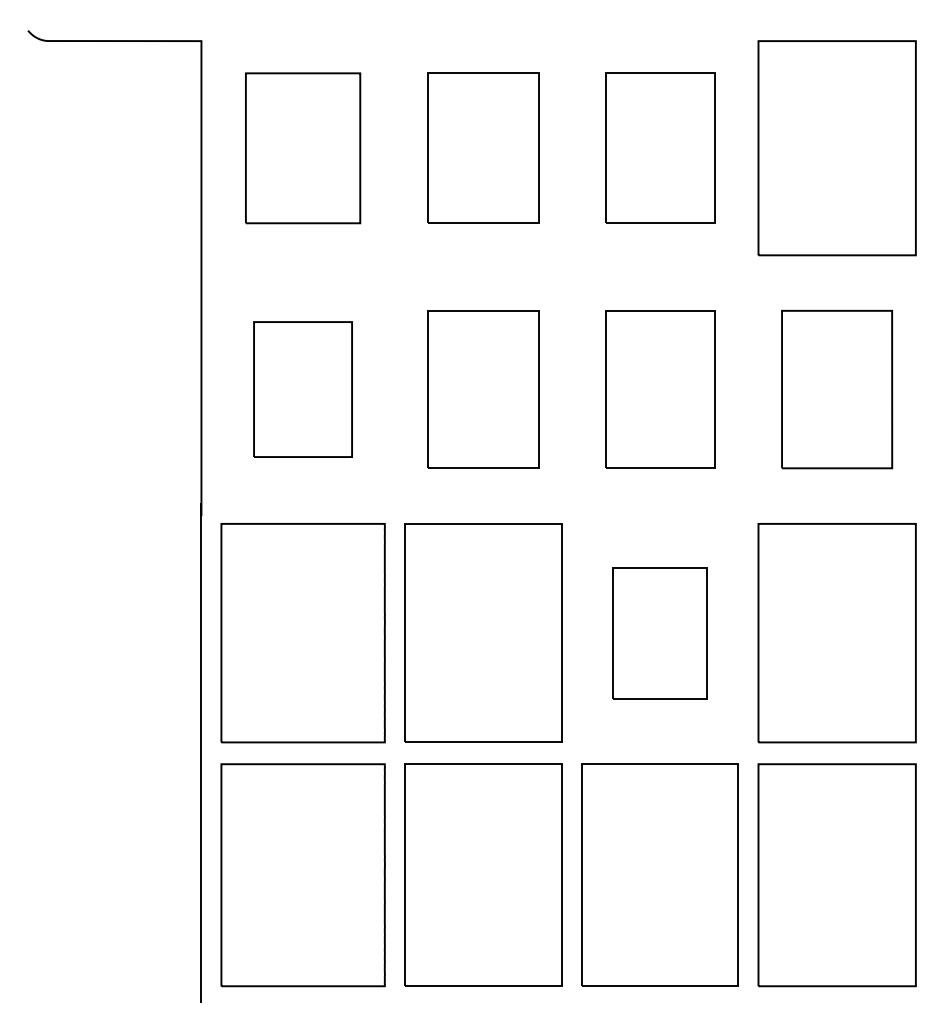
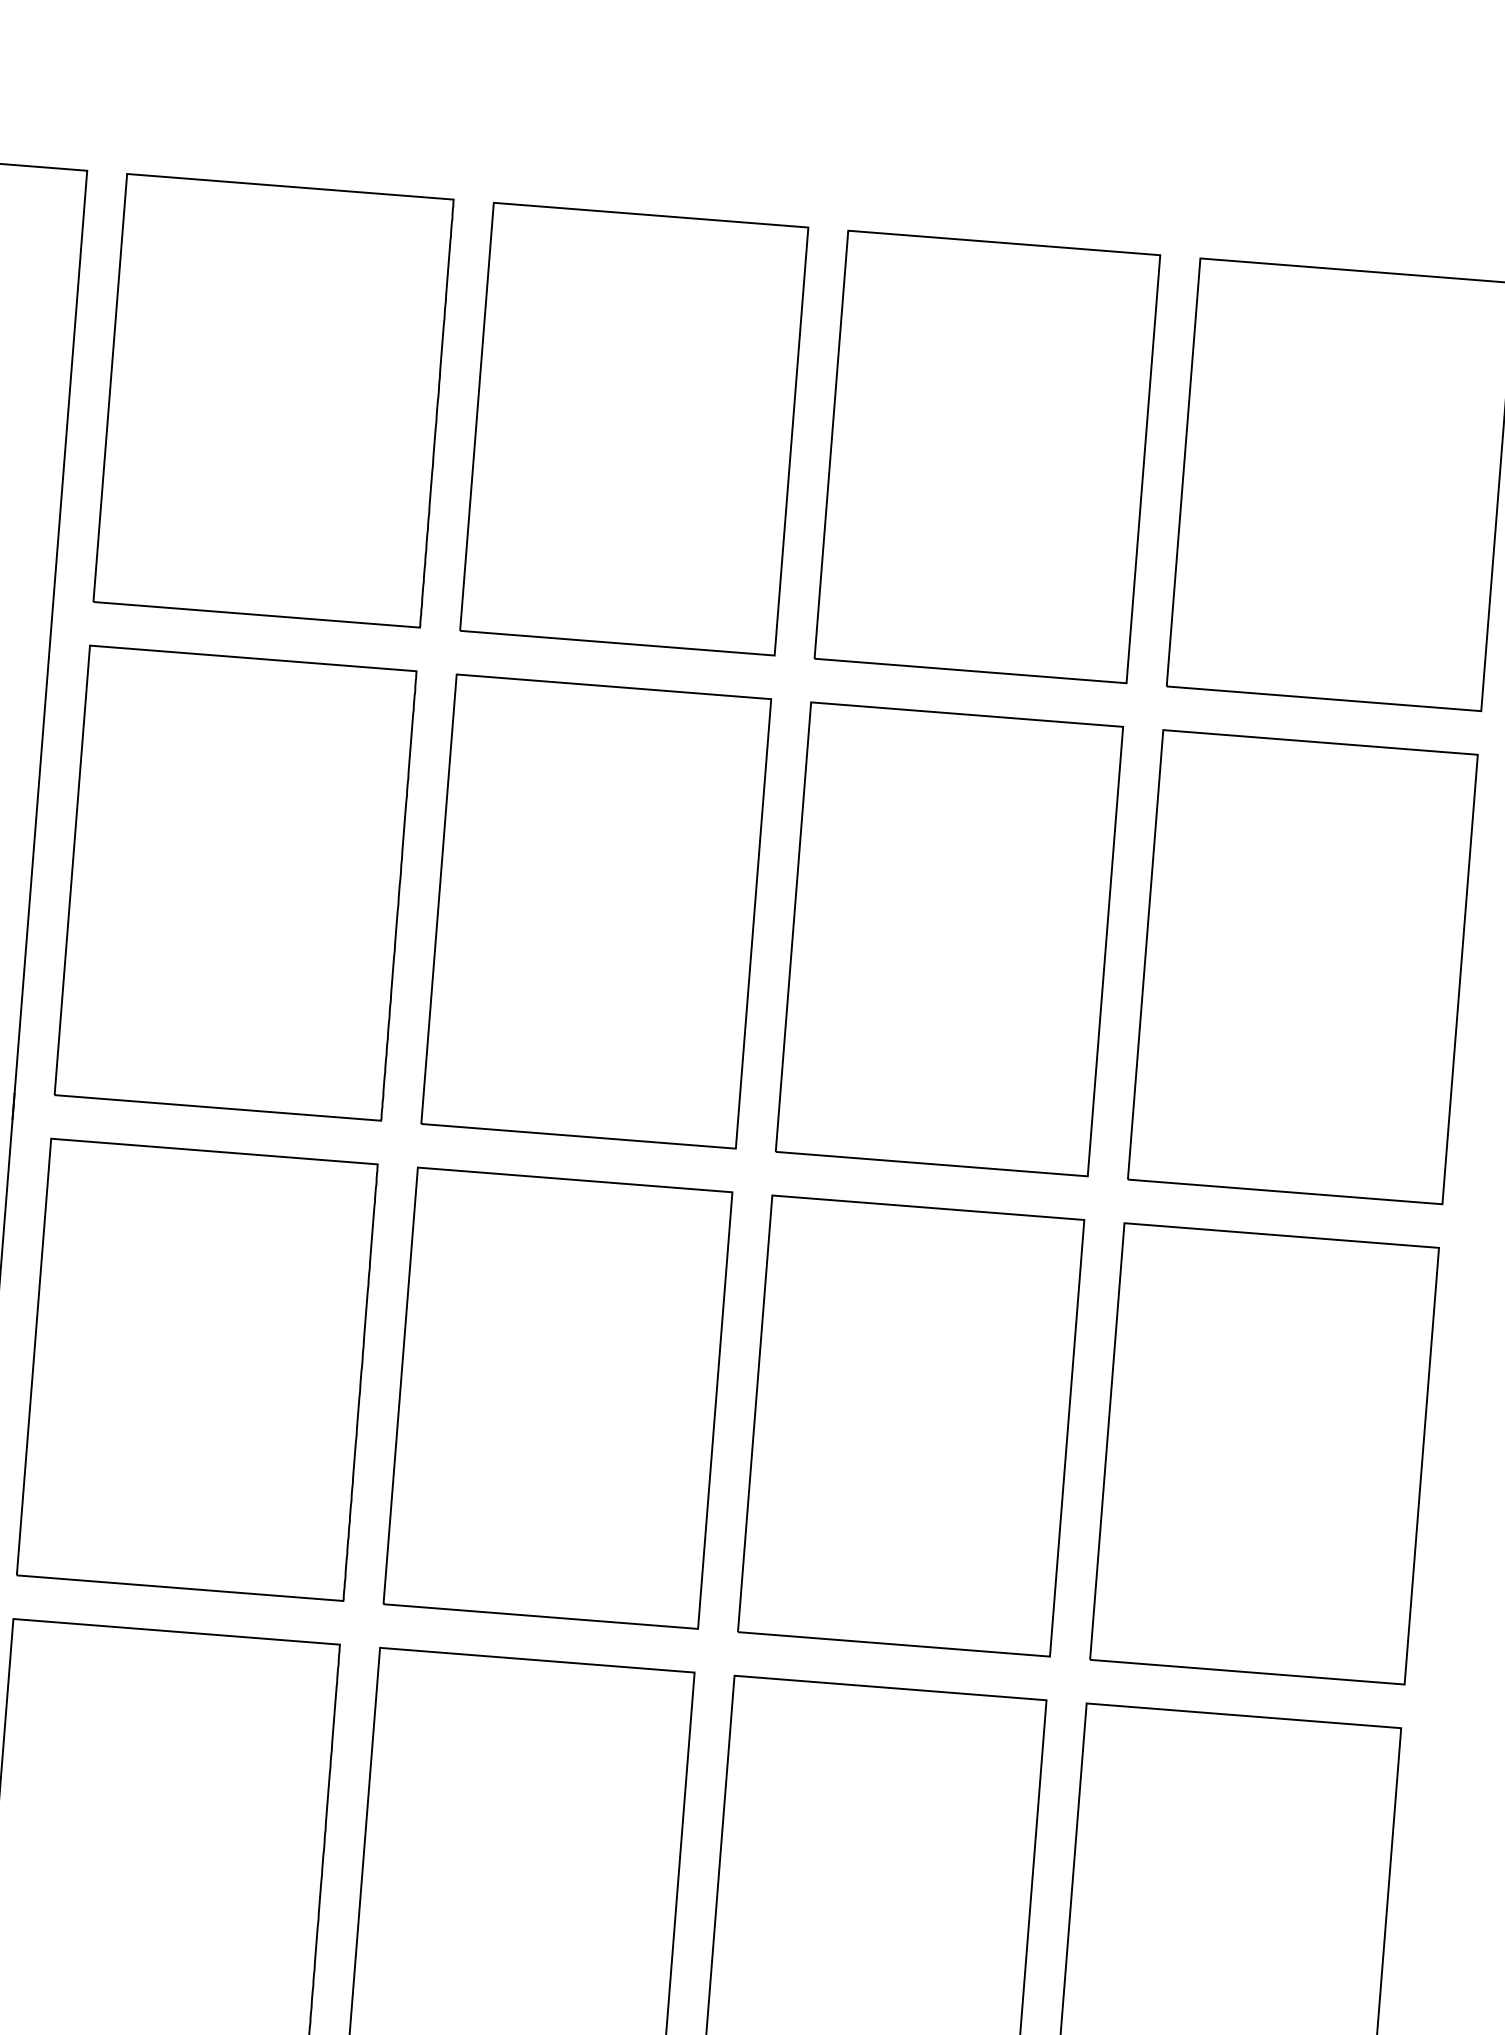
part: (483, 147) -> (634, 427), size x1.43
part: (659, 147) -> (985, 455), size x1.43
part: (302, 148) -> (272, 401), size x1.43
part: (302, 389) -> (234, 882), size x1.67
part: (483, 389) -> (596, 911), size x1.43
part: (659, 389) -> (947, 939), size x1.43
part: (836, 389) -> (1301, 966), size x1.43
part: (659, 632) -> (909, 1424), size x1.67

